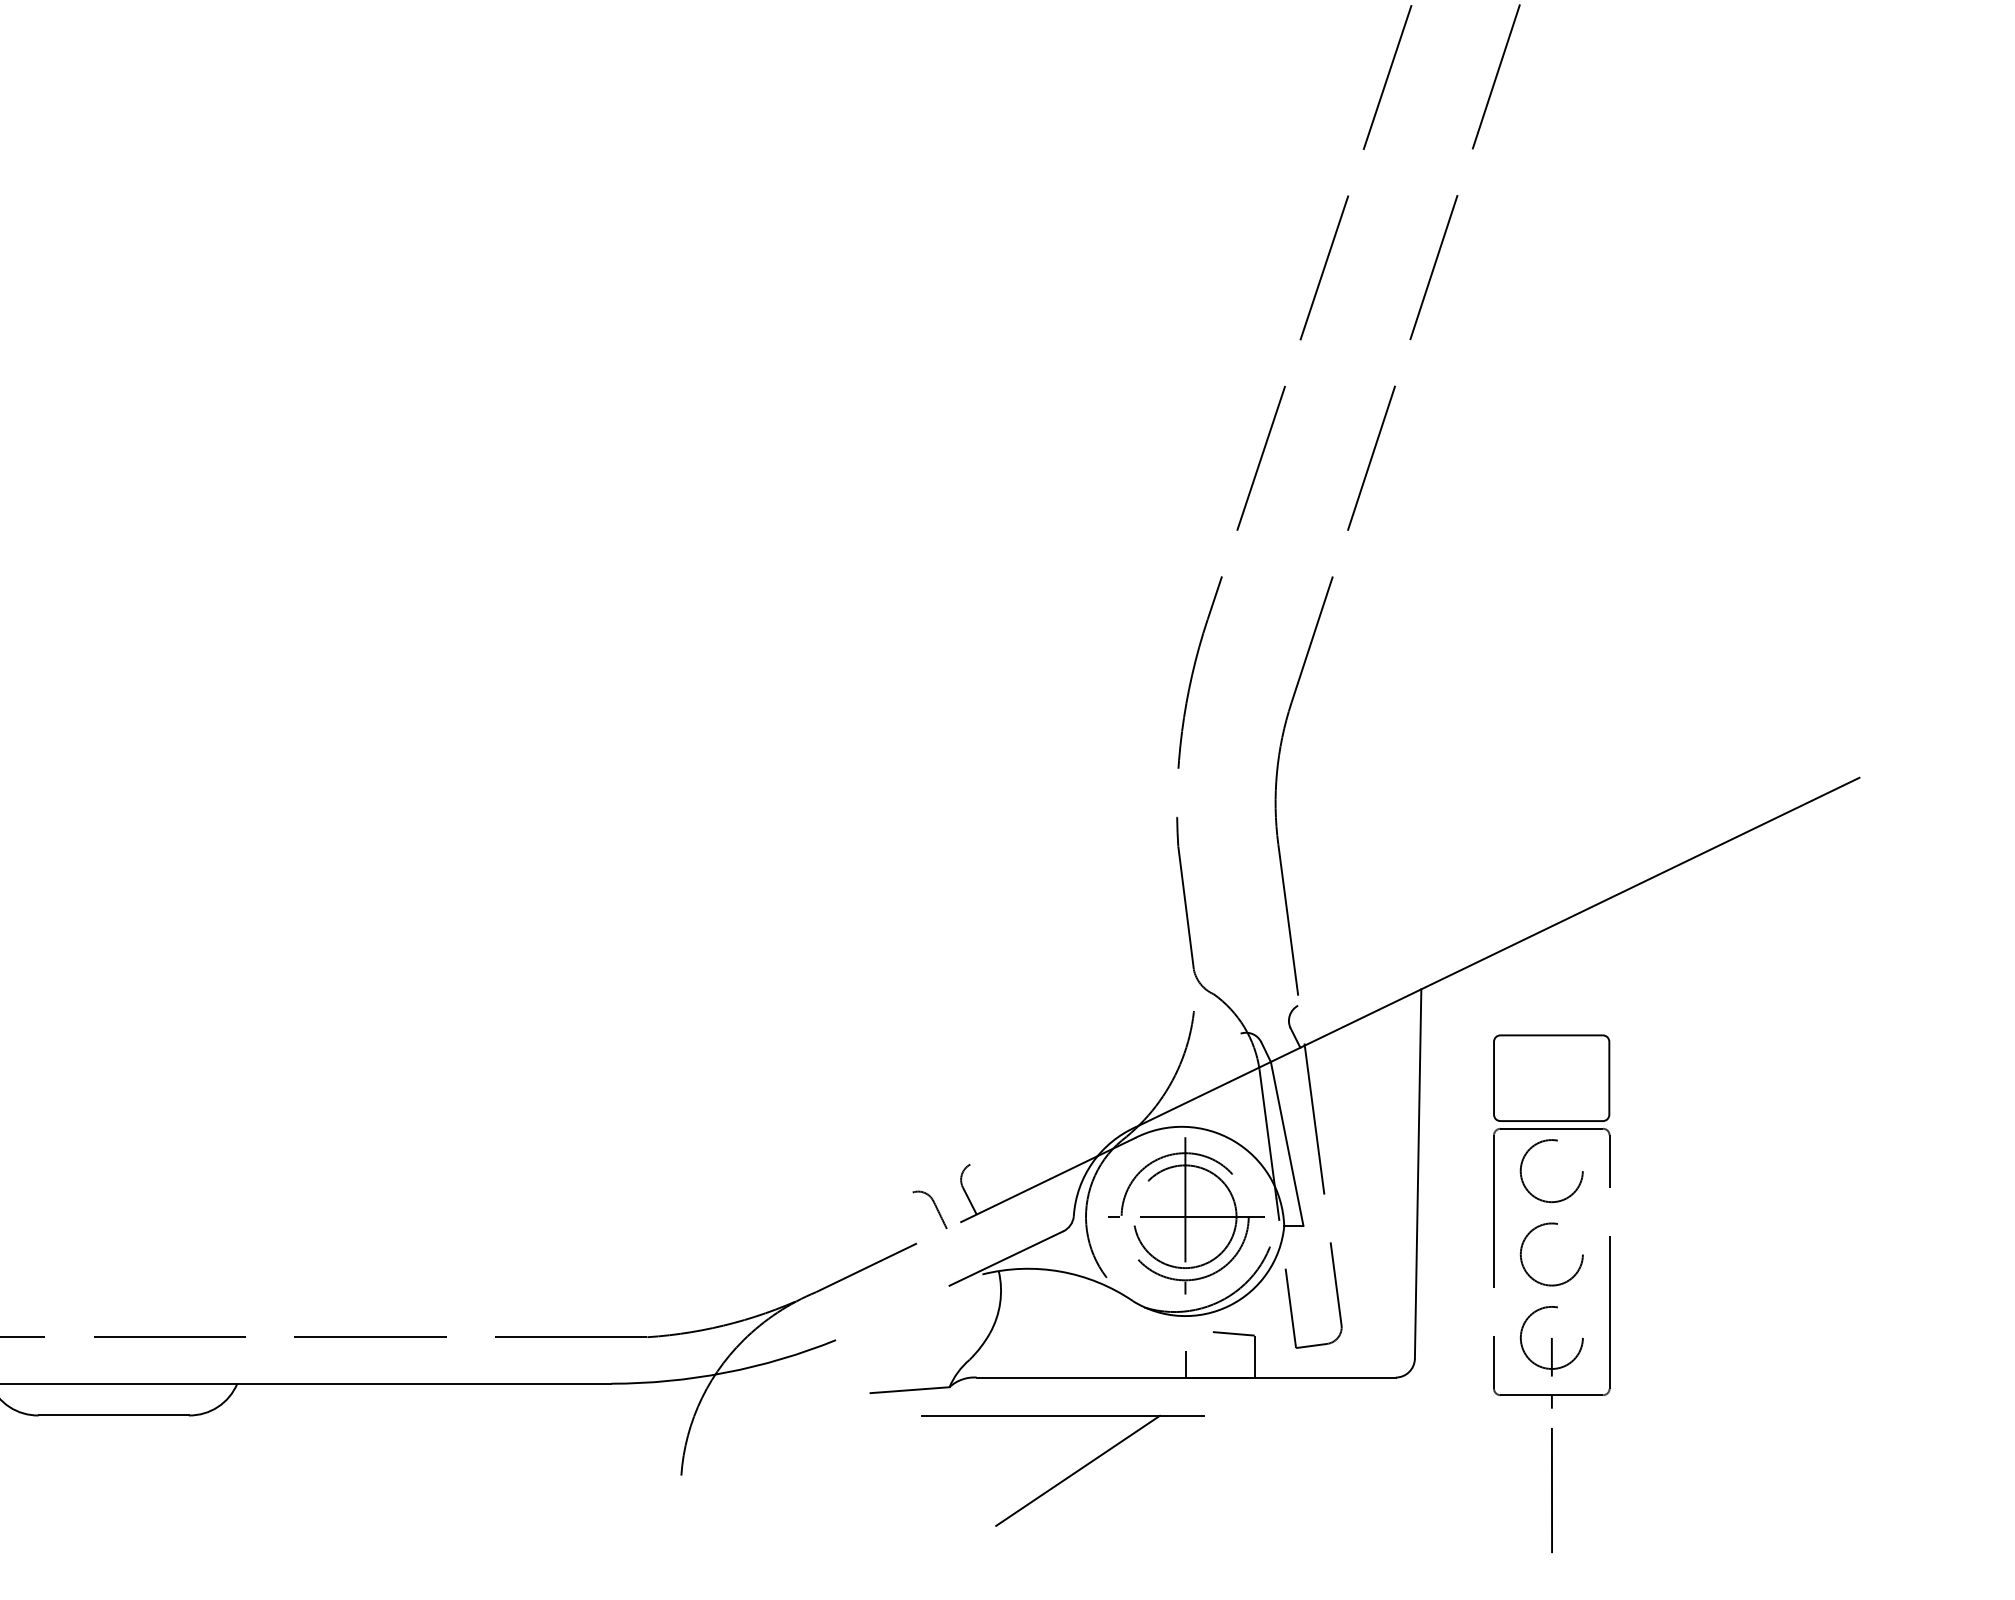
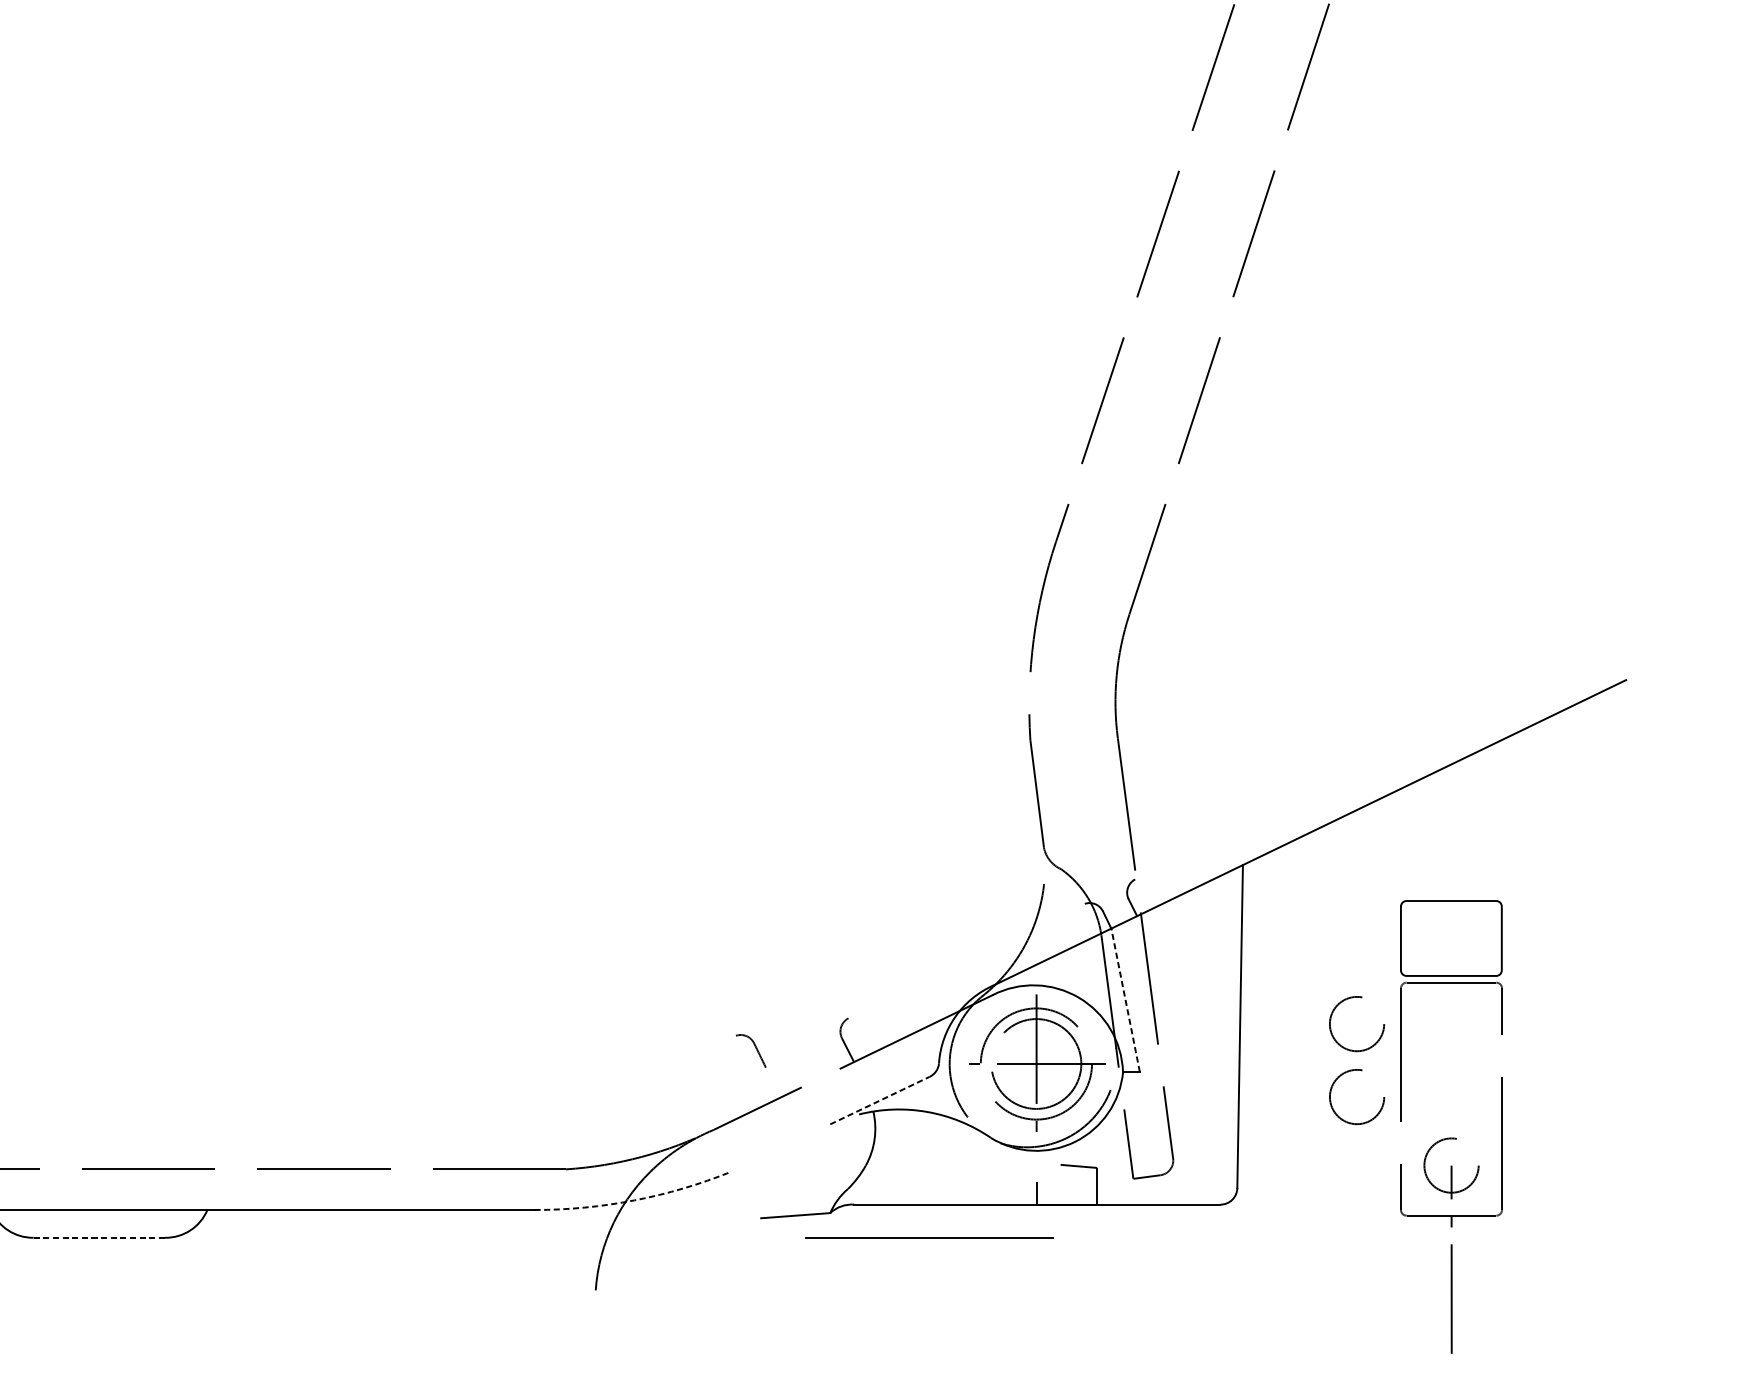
line: (1287, 1143) -> (1125, 999), solid -> dashed
part: (935, 1207) -> (755, 1048), moved
line: (1006, 1258) -> (880, 1100), solid -> dashed
part: (1551, 1306) -> (1451, 1138), moved
arc: (725, 1372) -> (634, 1200), solid -> dashed
line: (114, 1415) -> (99, 1237), solid -> dashed
line: (1077, 1470) -> (942, 1285), removed

